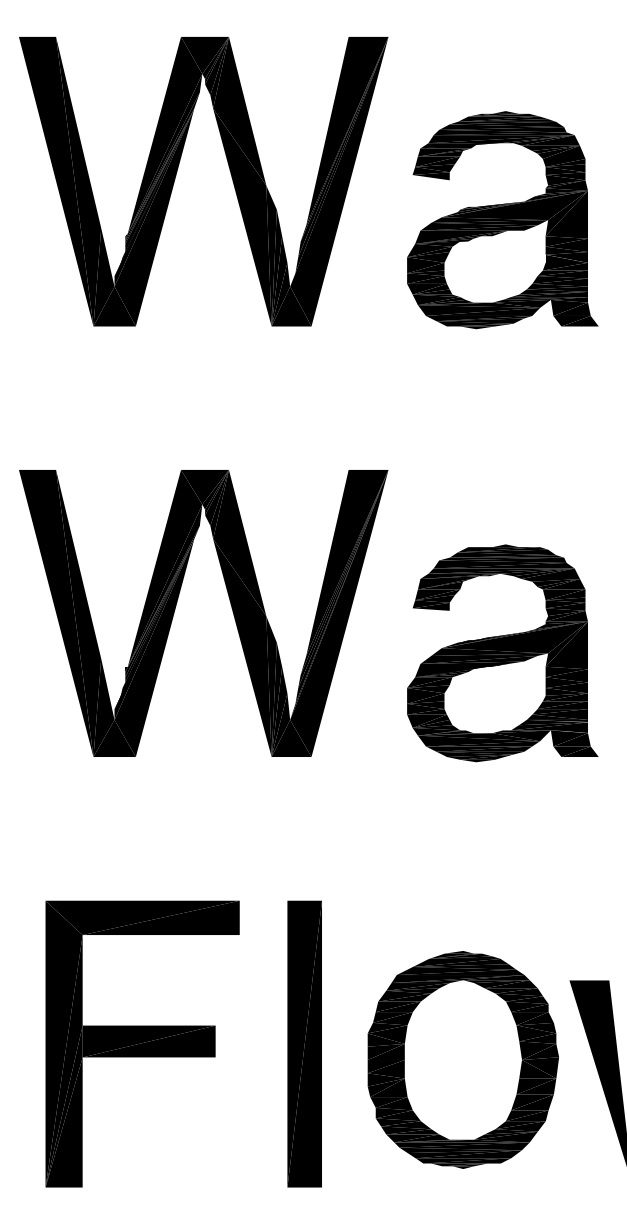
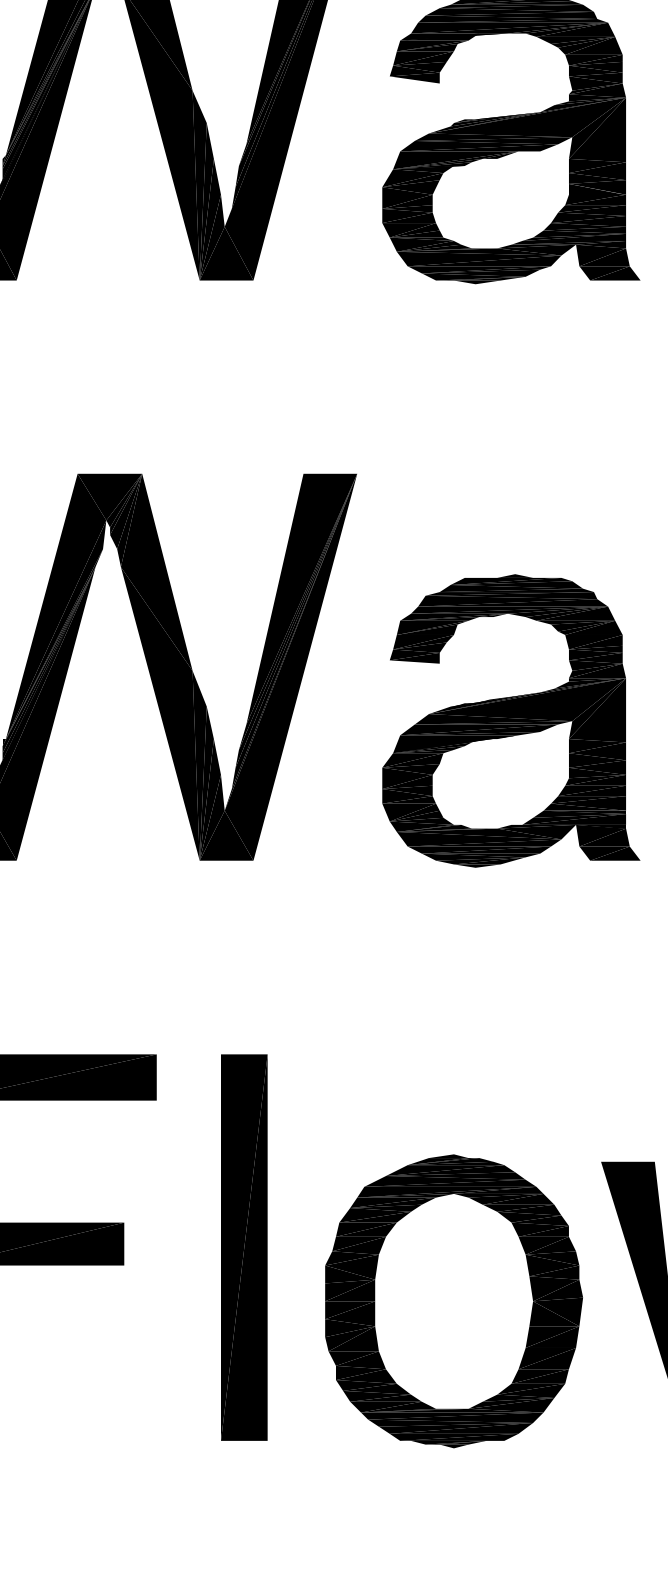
part: (463, 1059) -> (454, 1300), moved

